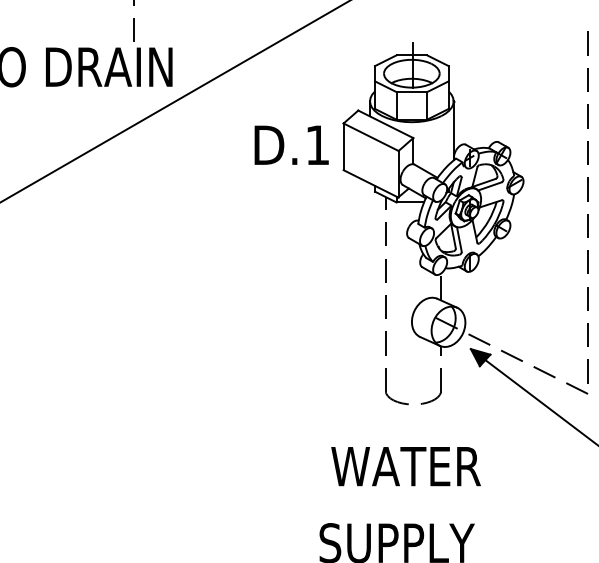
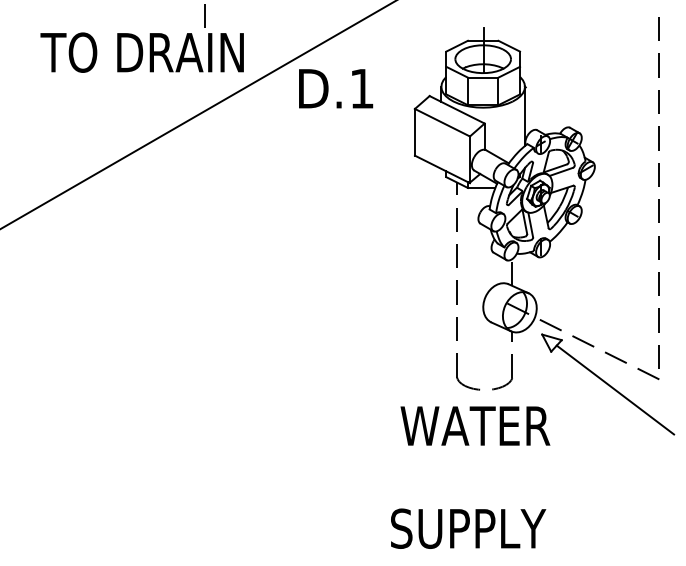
text: (292, 145) -> (336, 88), moved
fill: (480, 357) -> (551, 342), removed
text: (406, 466) -> (475, 425), moved

